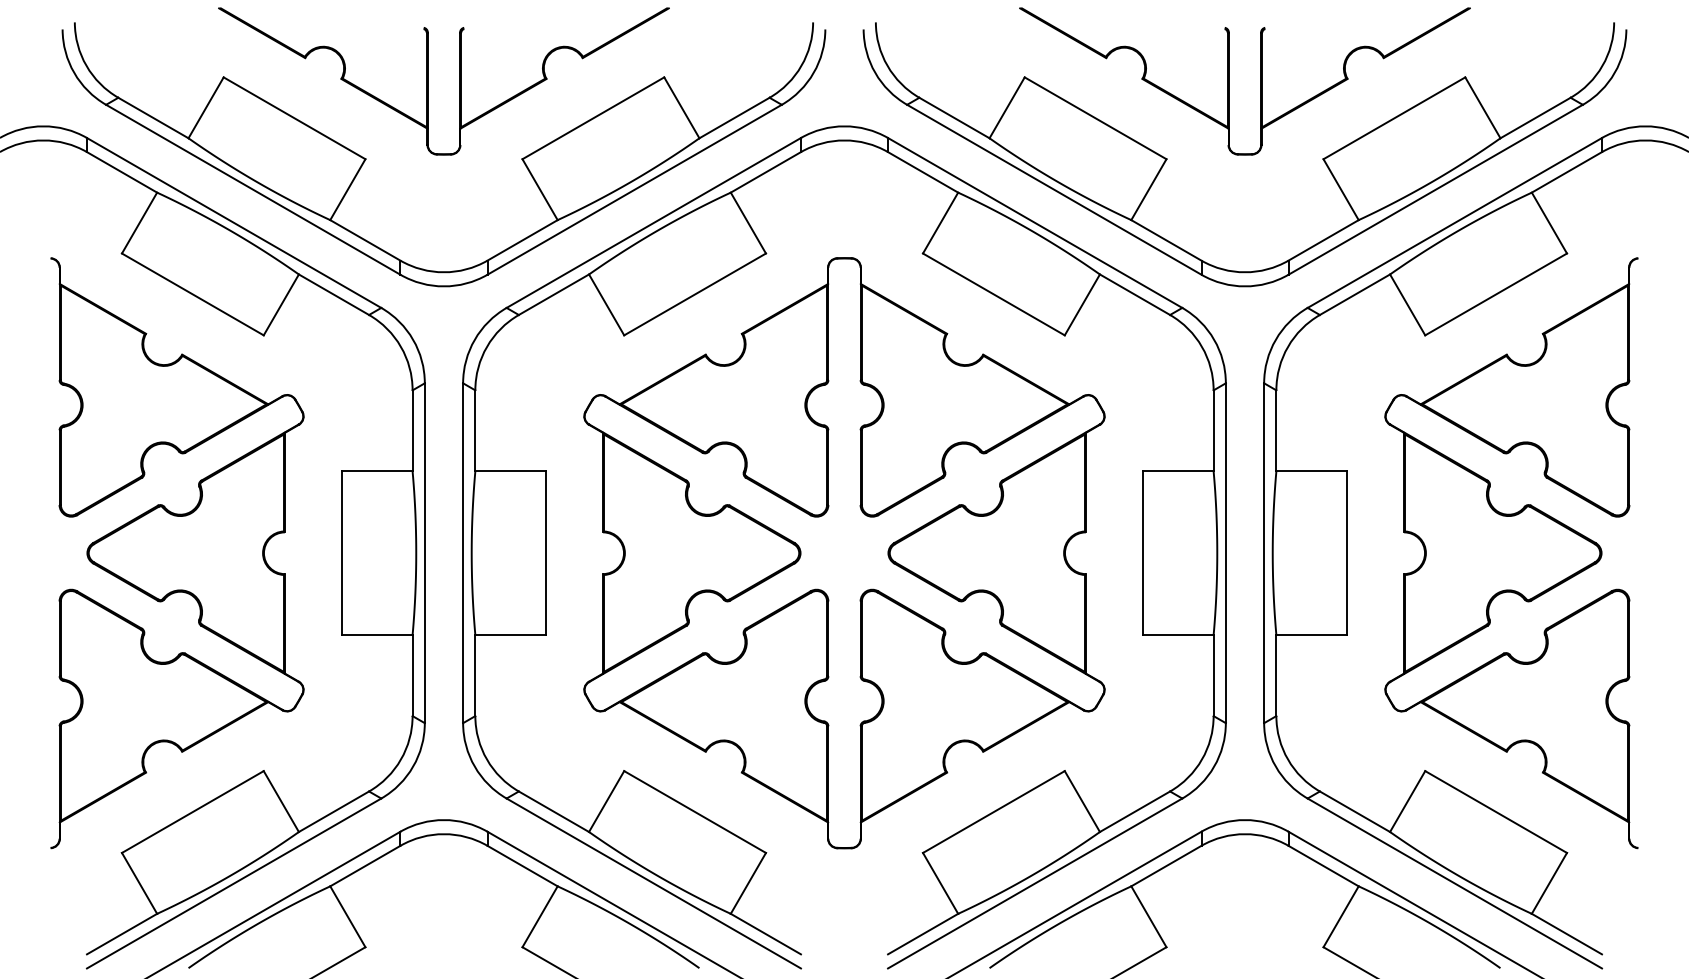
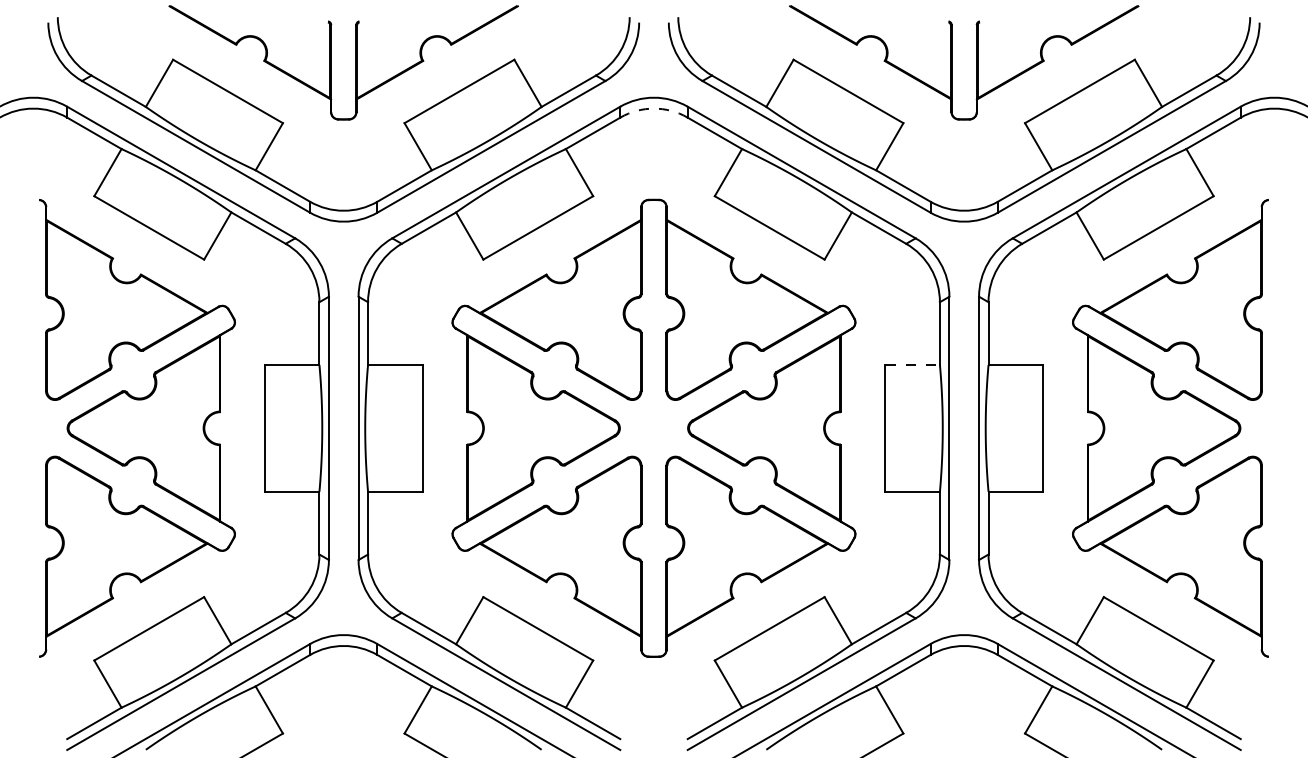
arc: (844, 140) -> (654, 108), solid -> dashed
line: (1178, 471) -> (912, 365), solid -> dashed

